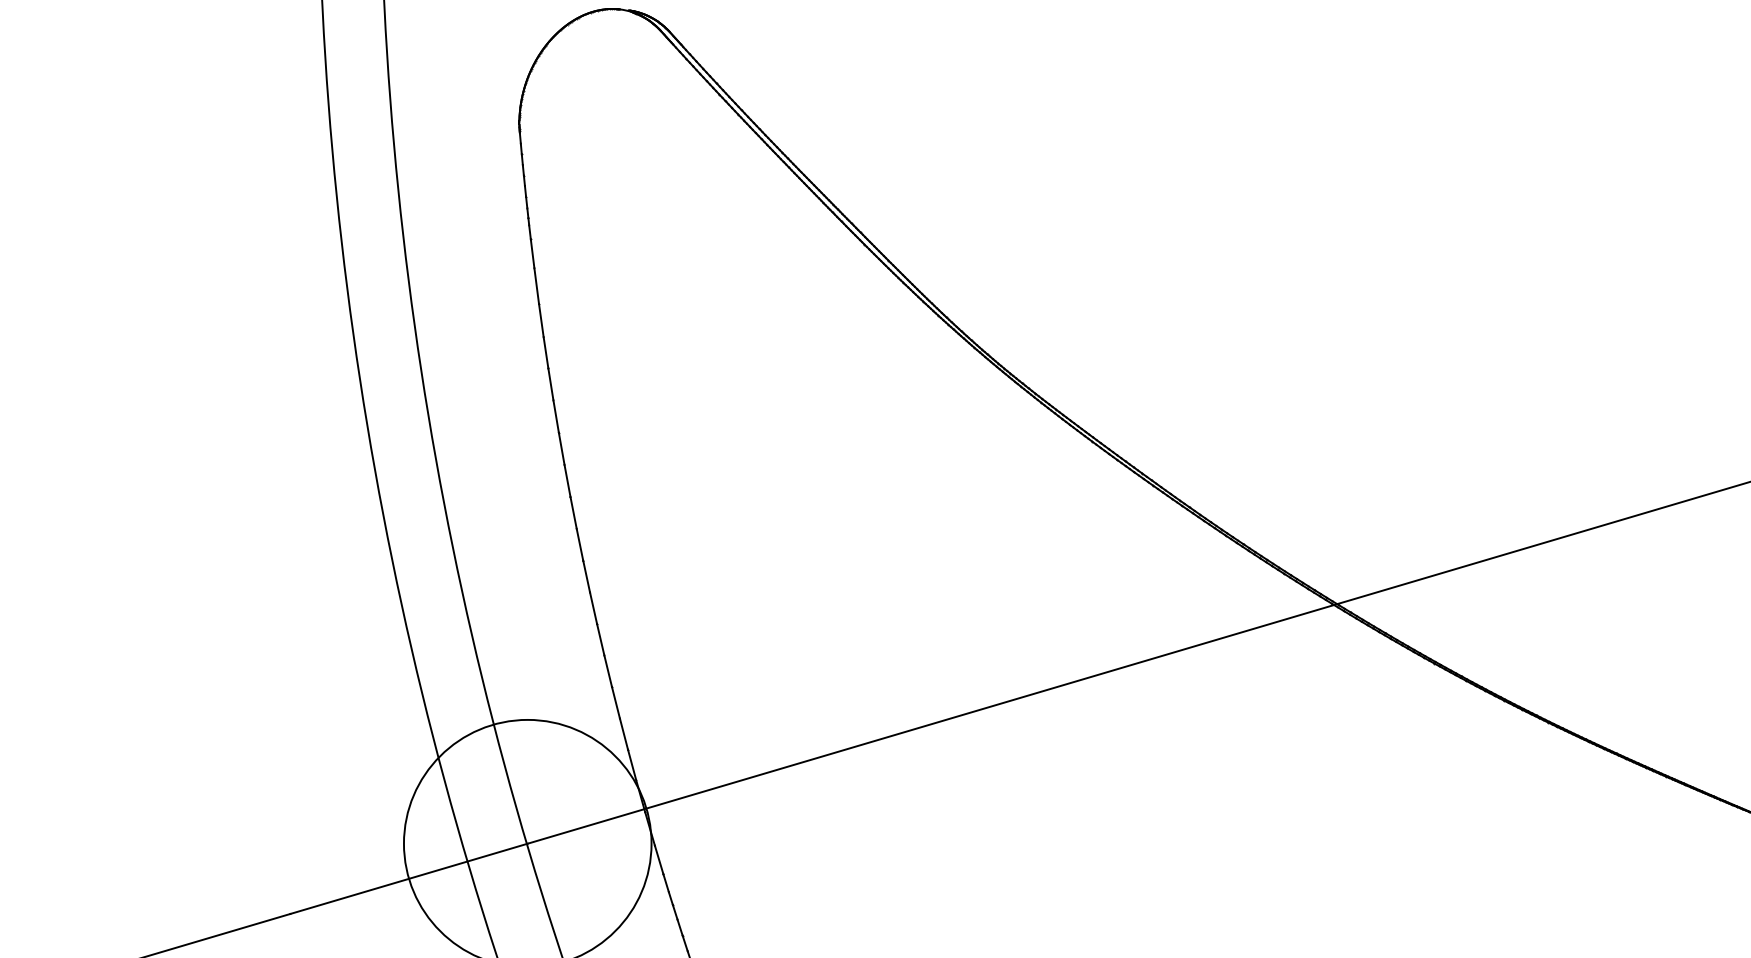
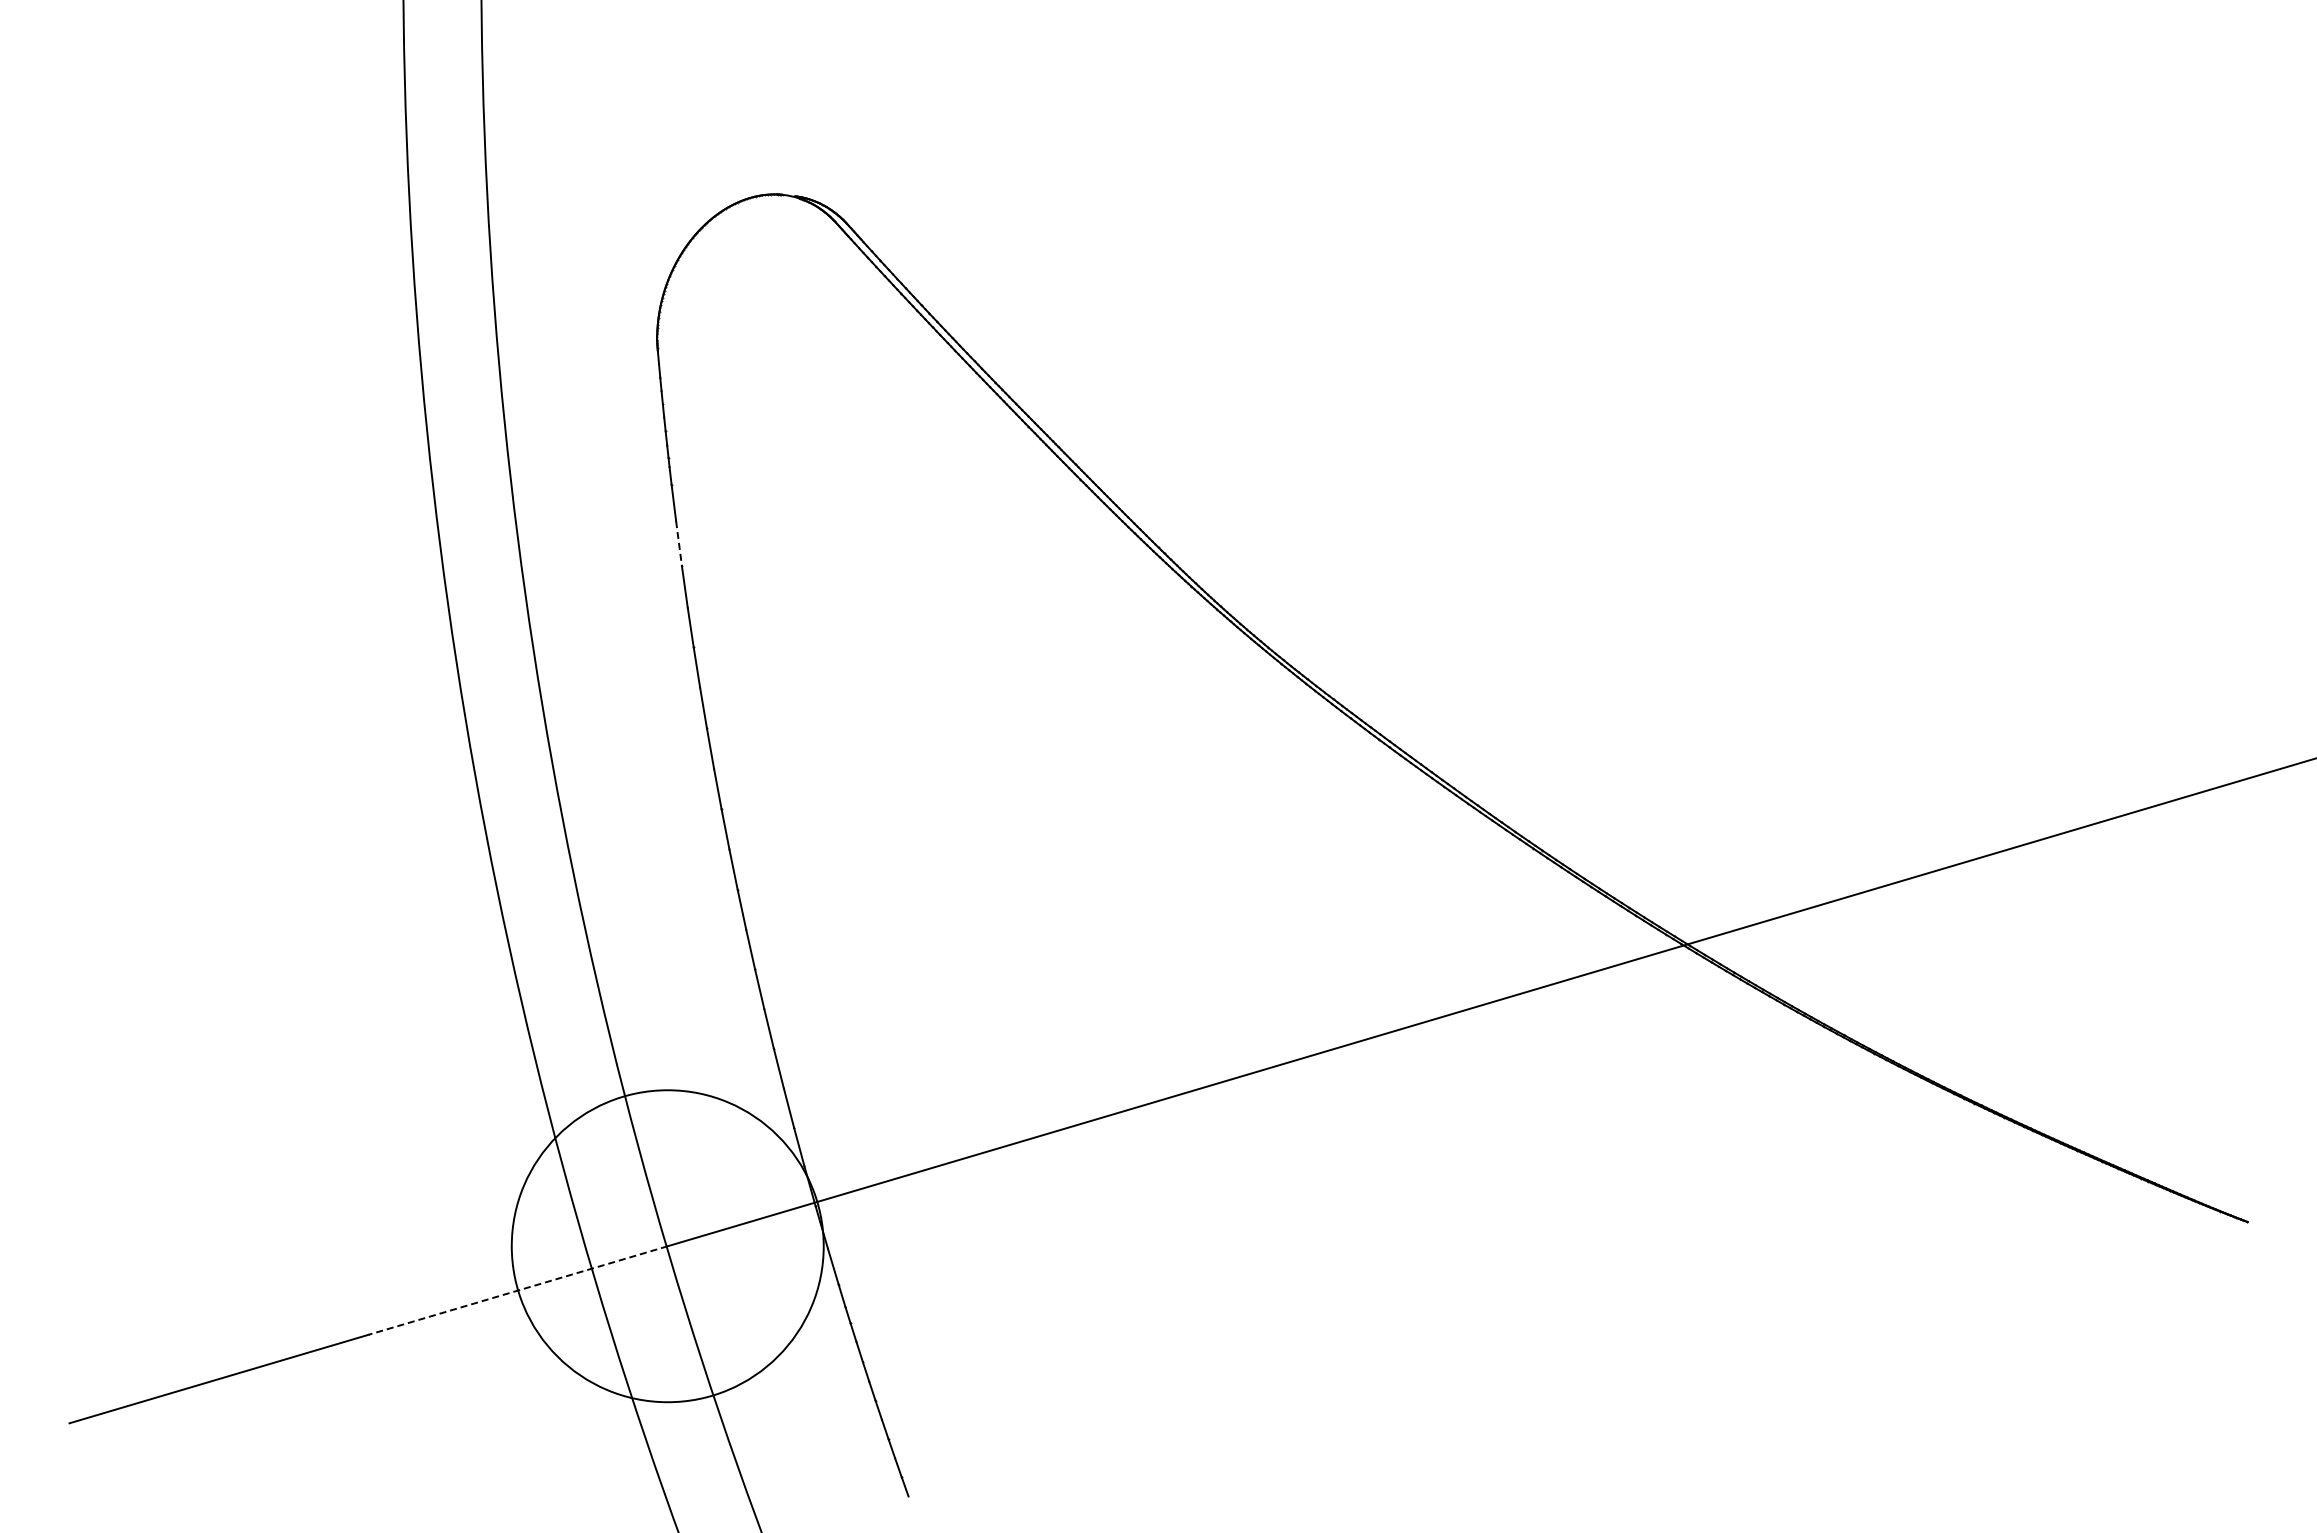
line: (537, 285) -> (679, 543), solid -> dashed
line: (409, 878) -> (518, 1290), solid -> dashed

